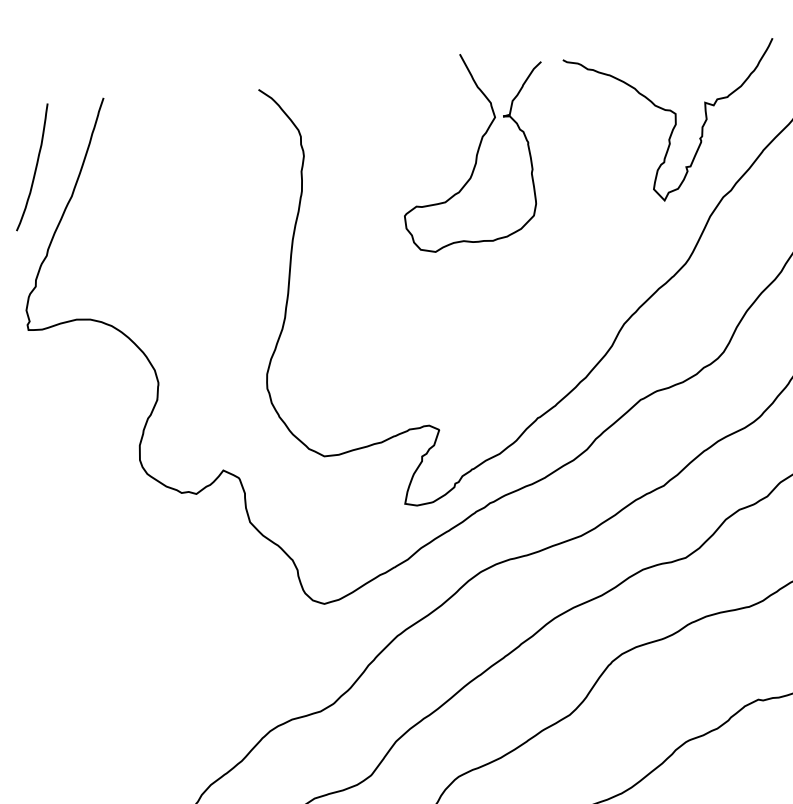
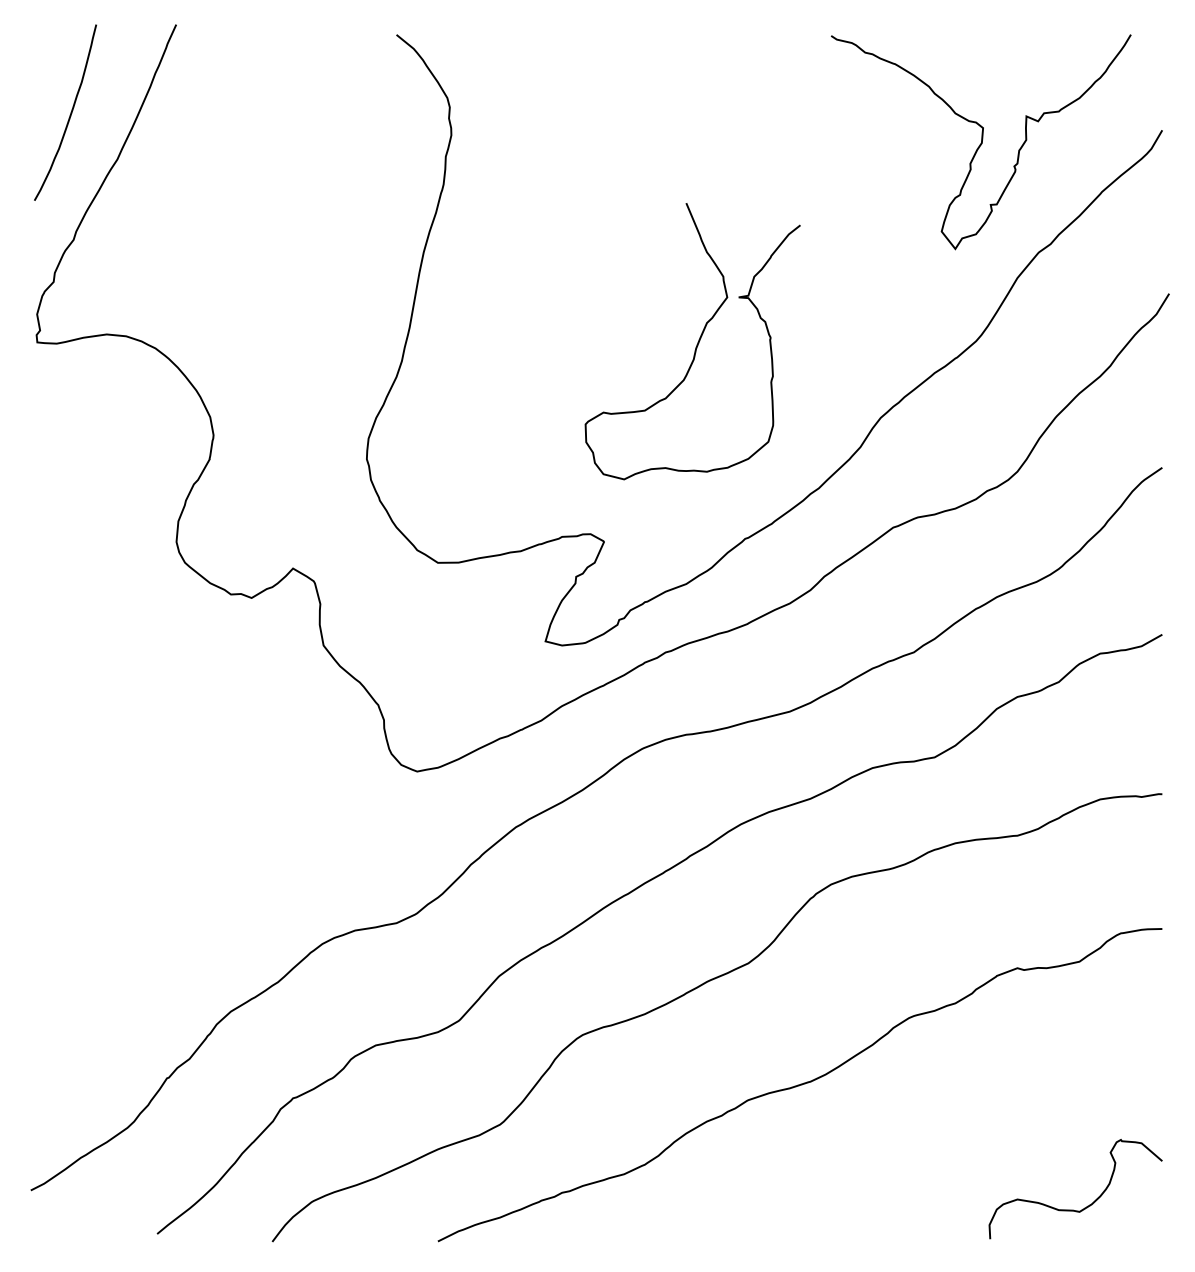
curve: (476, 152) -> (696, 344), moved

